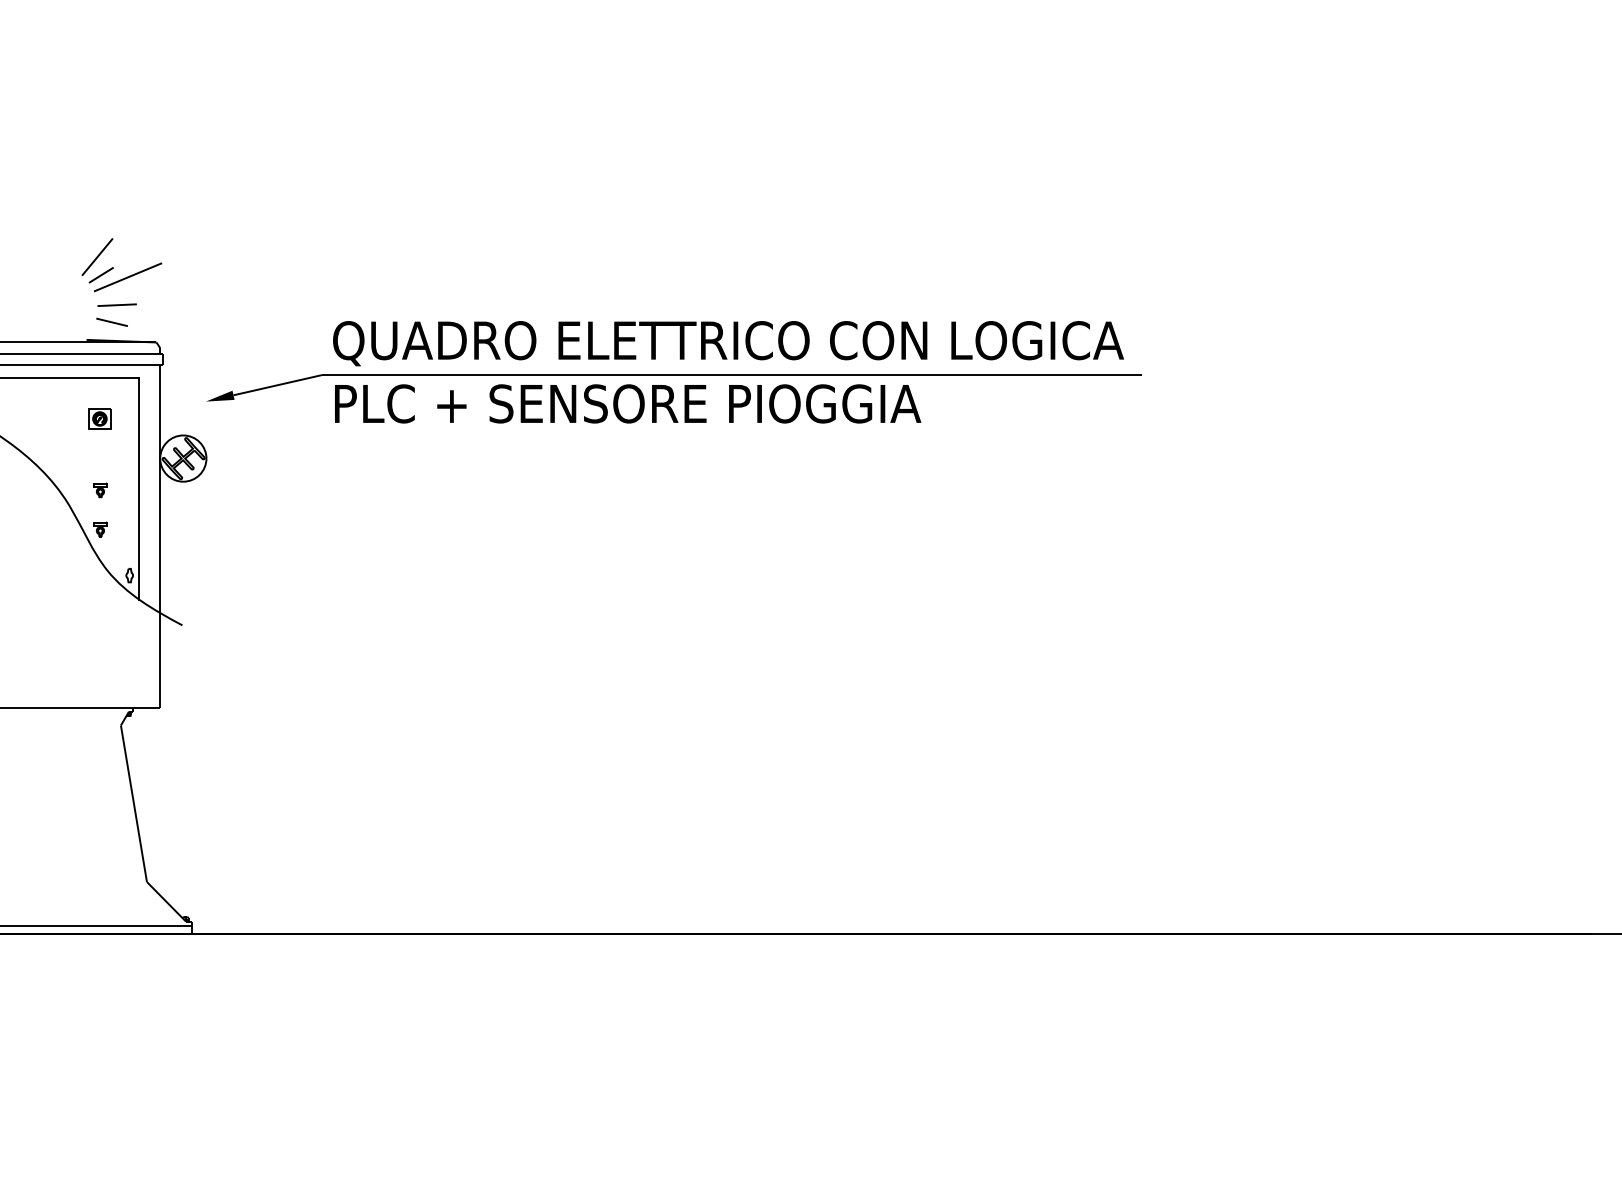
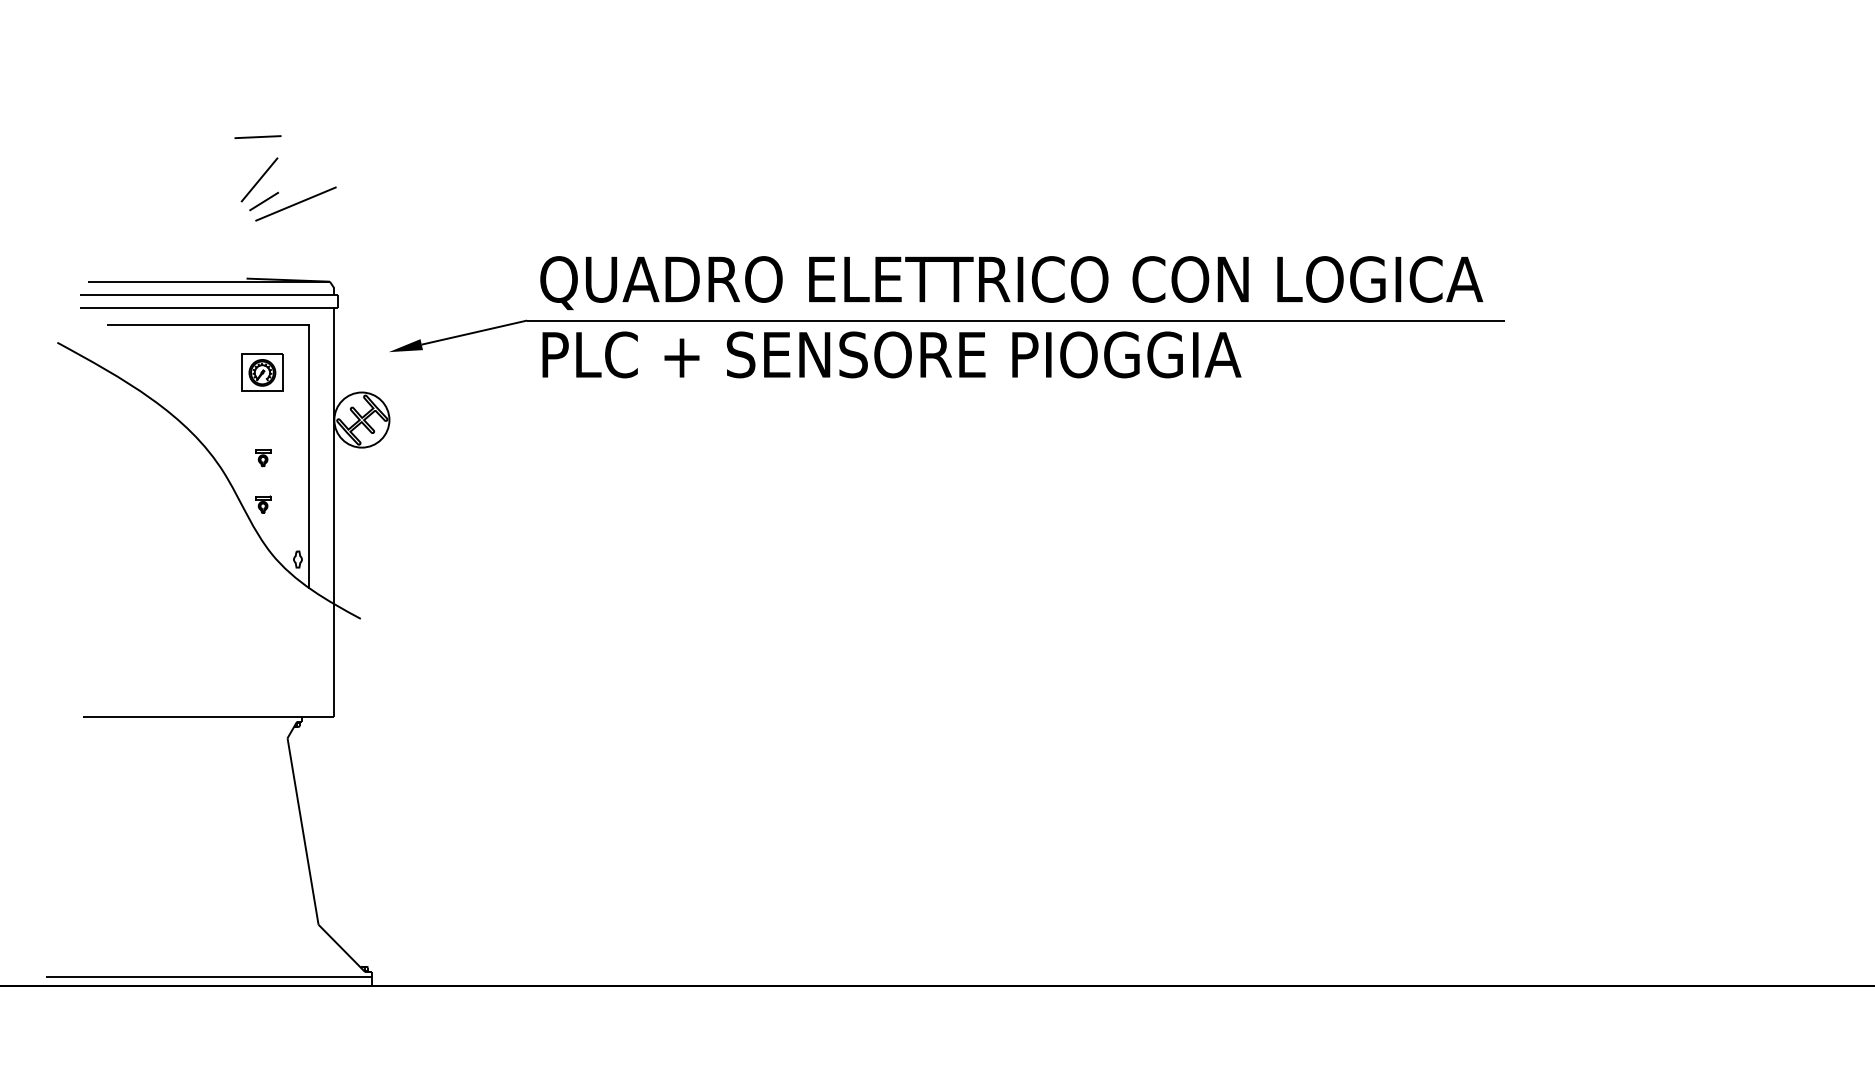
line: (116, 304) -> (257, 136), moved
line: (111, 321) -> (276, 256), removed
part: (99, 418) -> (261, 372), size x1.6

